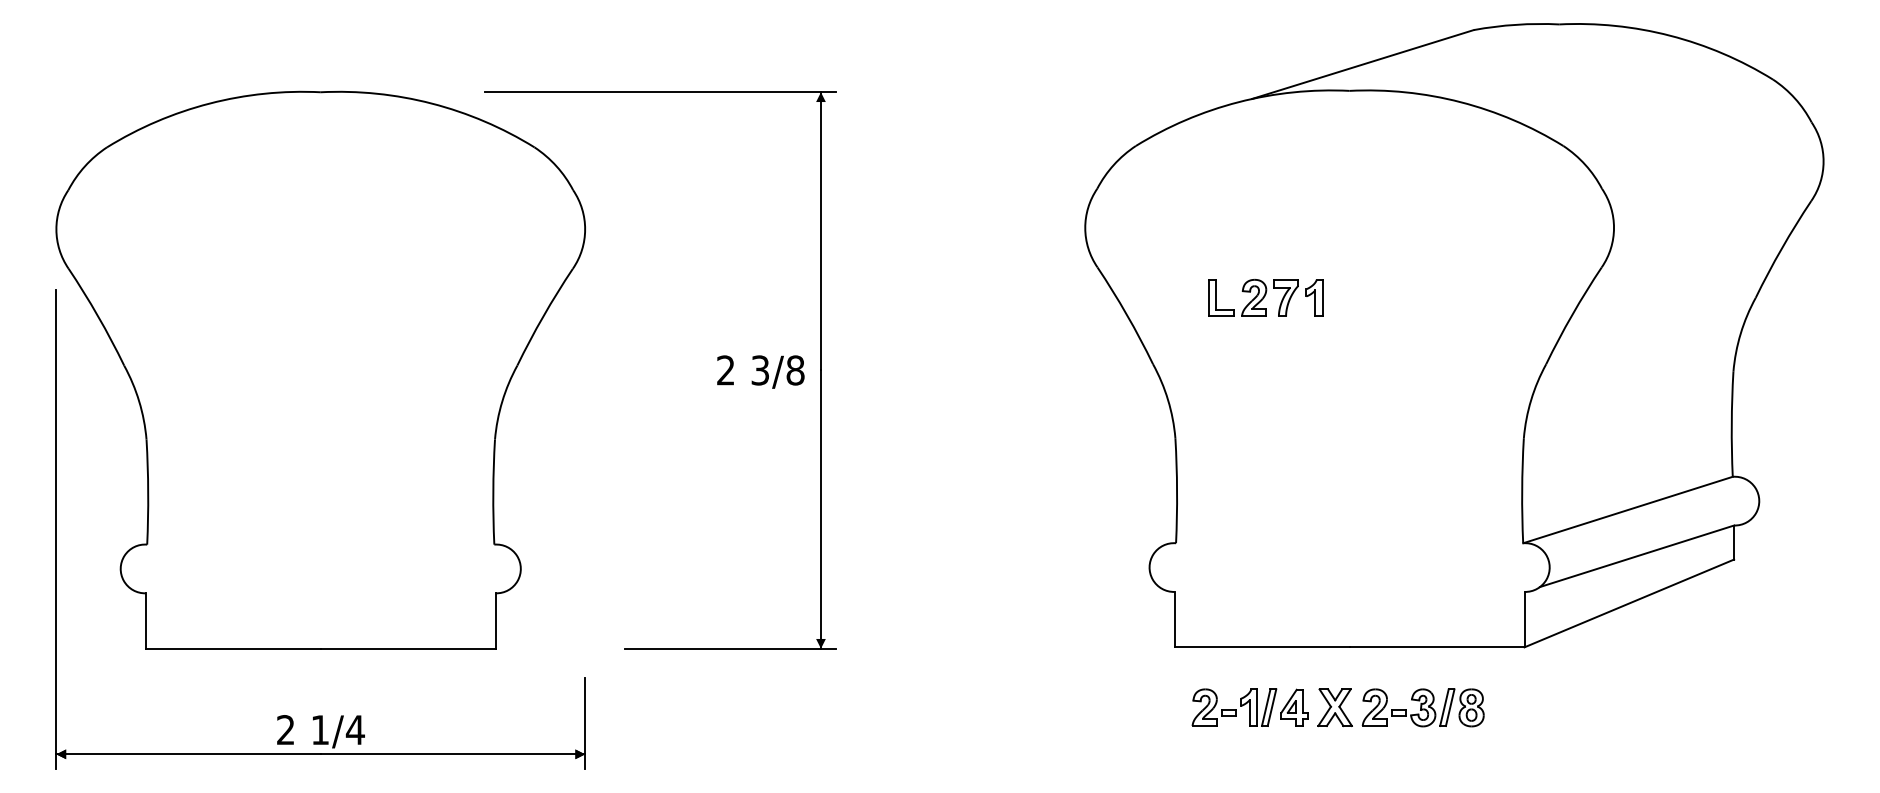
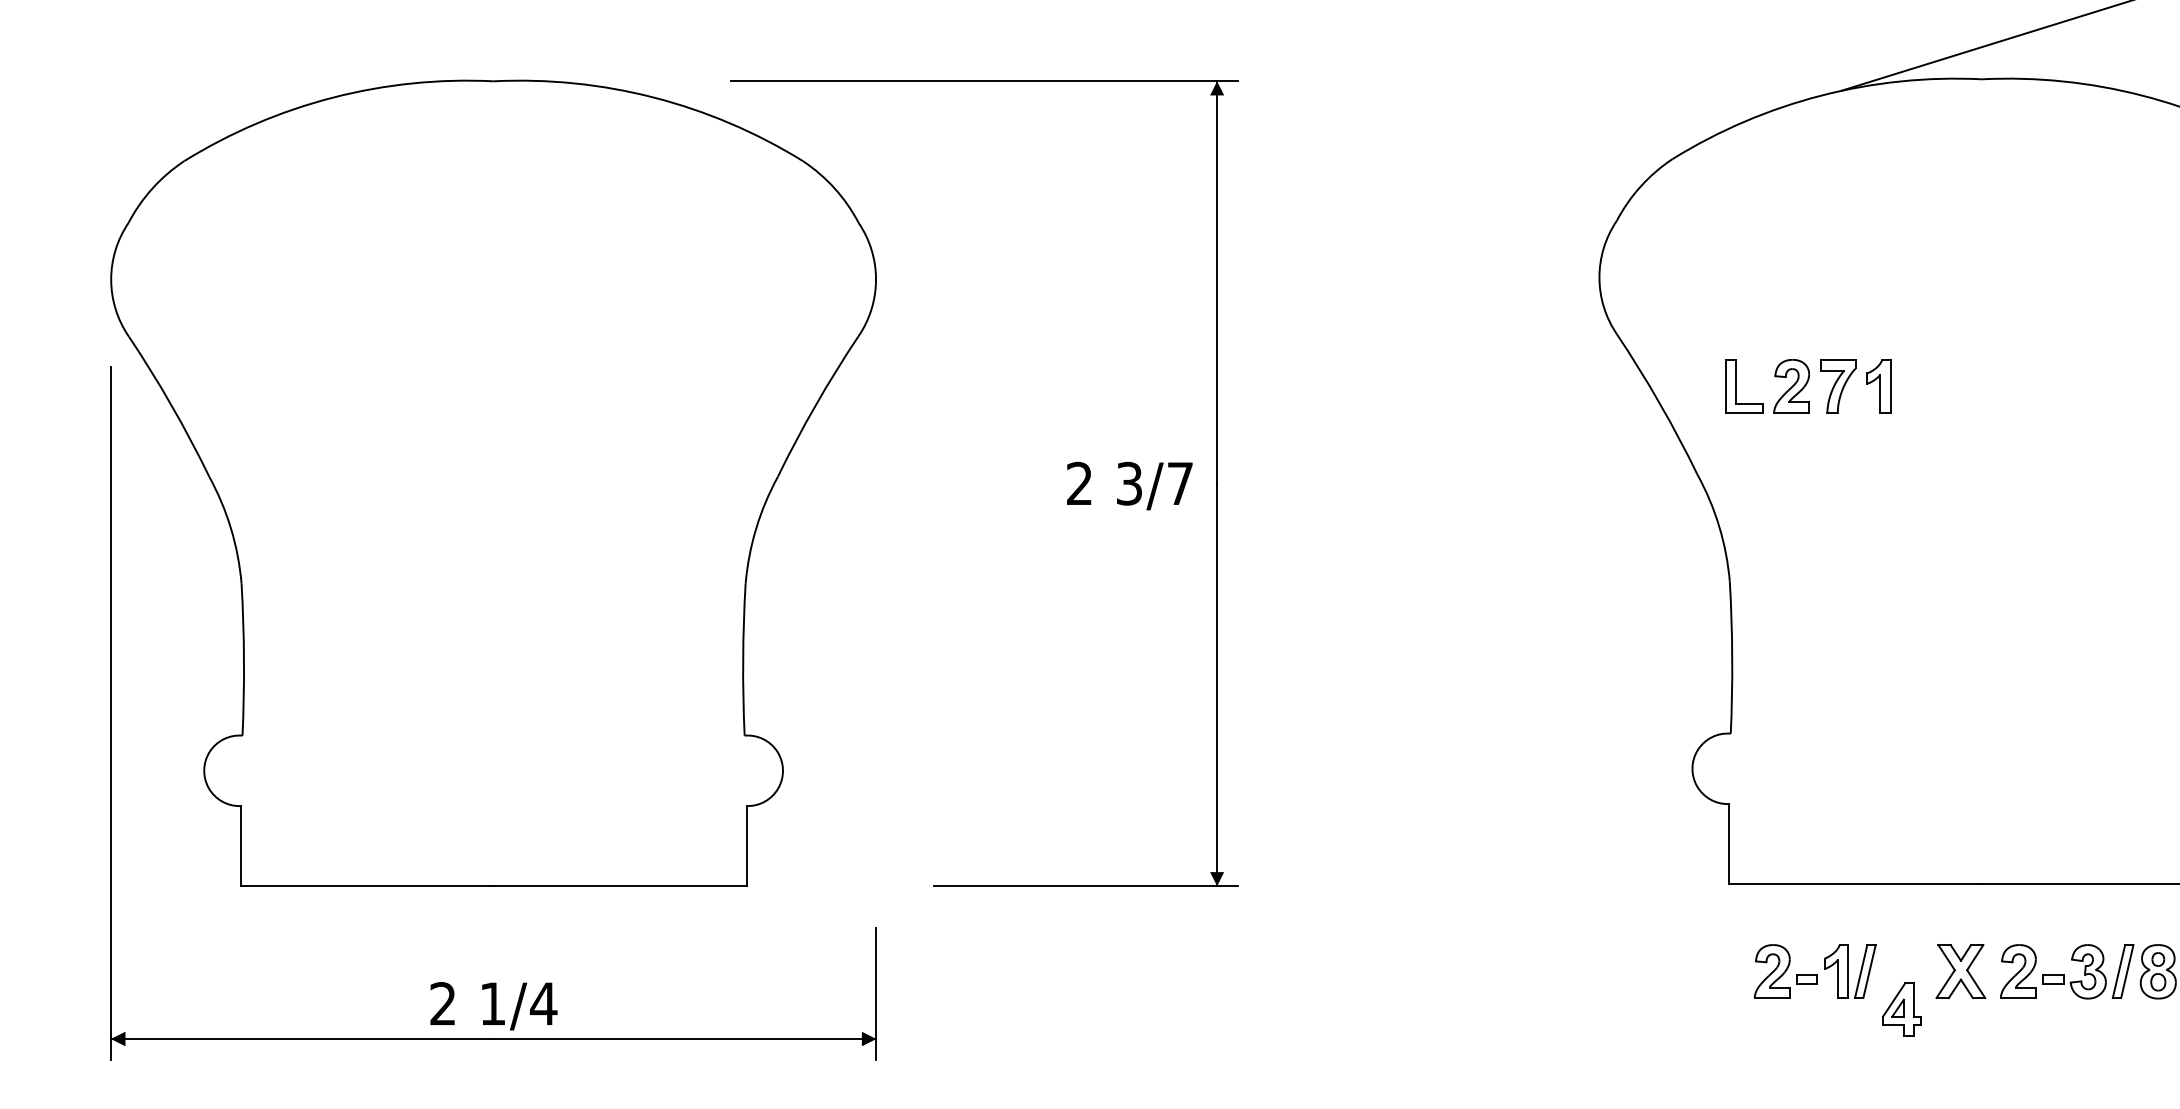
part: (1265, 297) -> (1808, 385), moved
text: (795, 370) -> (1180, 483), 3/8 -> 3/7
part: (1294, 707) -> (1902, 1008), moved

